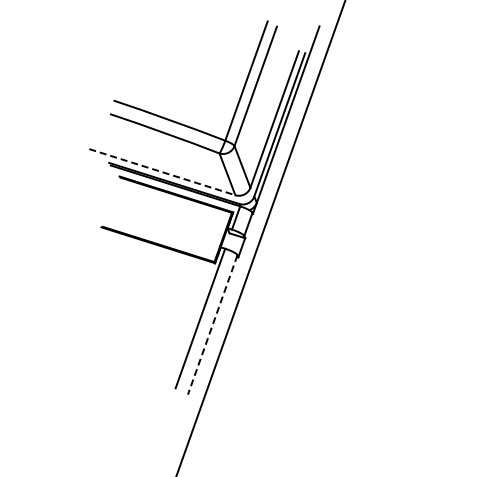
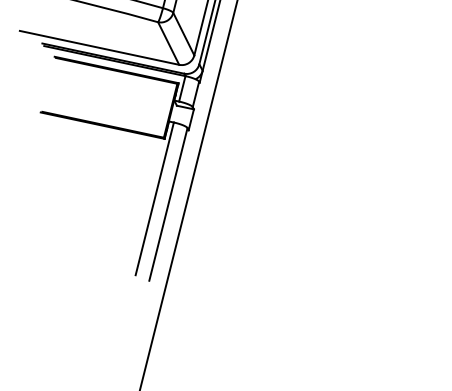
line: (162, 172) -> (99, 48), dashed -> solid
line: (212, 325) -> (168, 205), dashed -> solid

